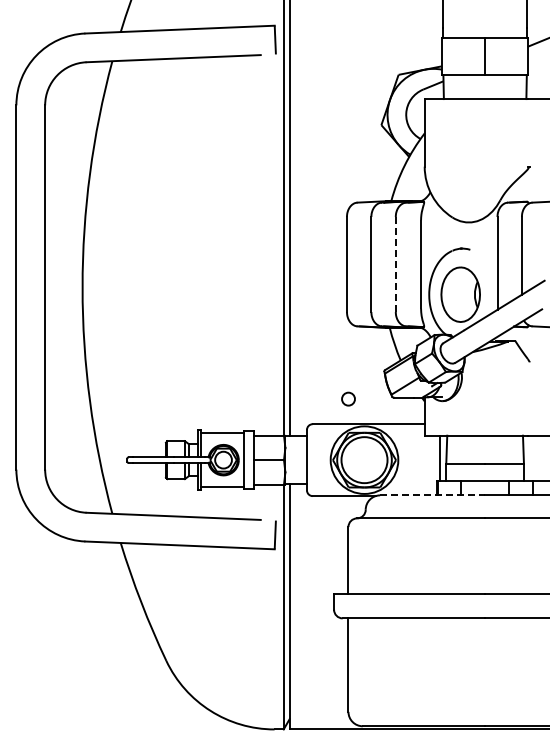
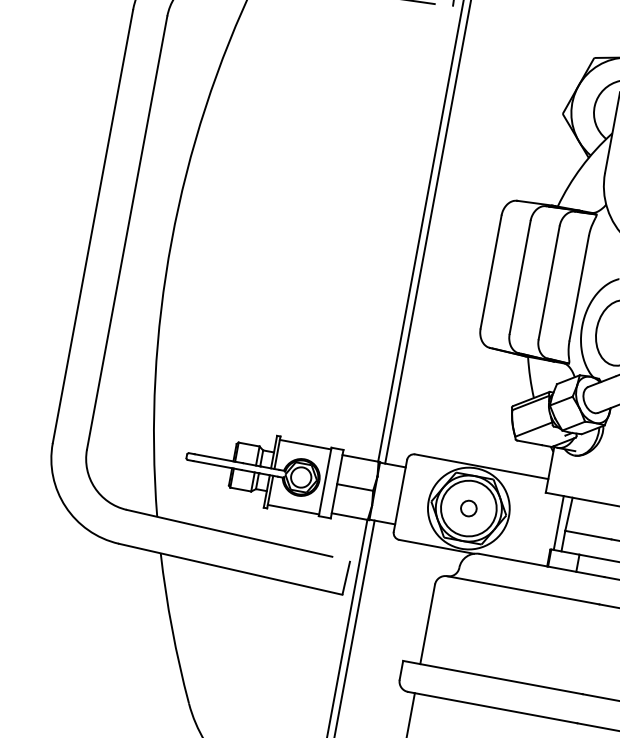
line: (395, 265) -> (548, 283), dashed -> solid
circle: (348, 398) -> (468, 507), moved
line: (432, 495) -> (541, 565), dashed -> solid

